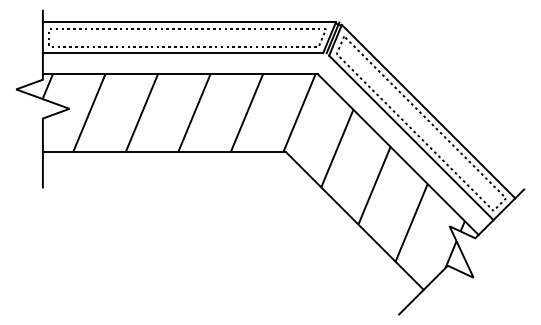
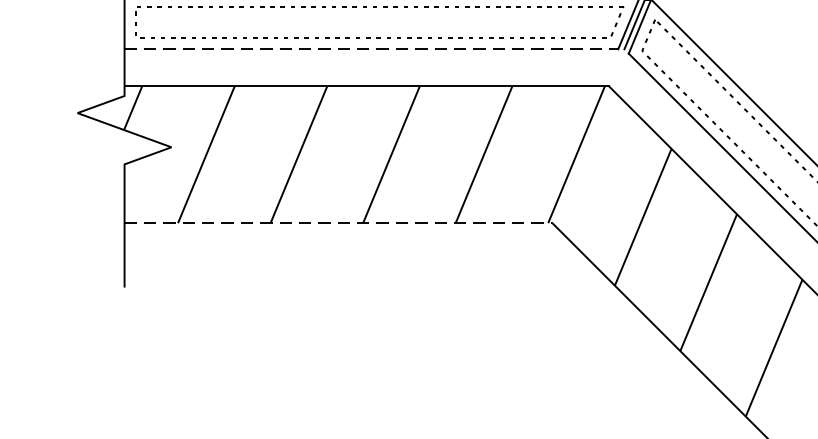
line: (183, 53) -> (372, 49), solid -> dashed
line: (164, 151) -> (338, 222), solid -> dashed

